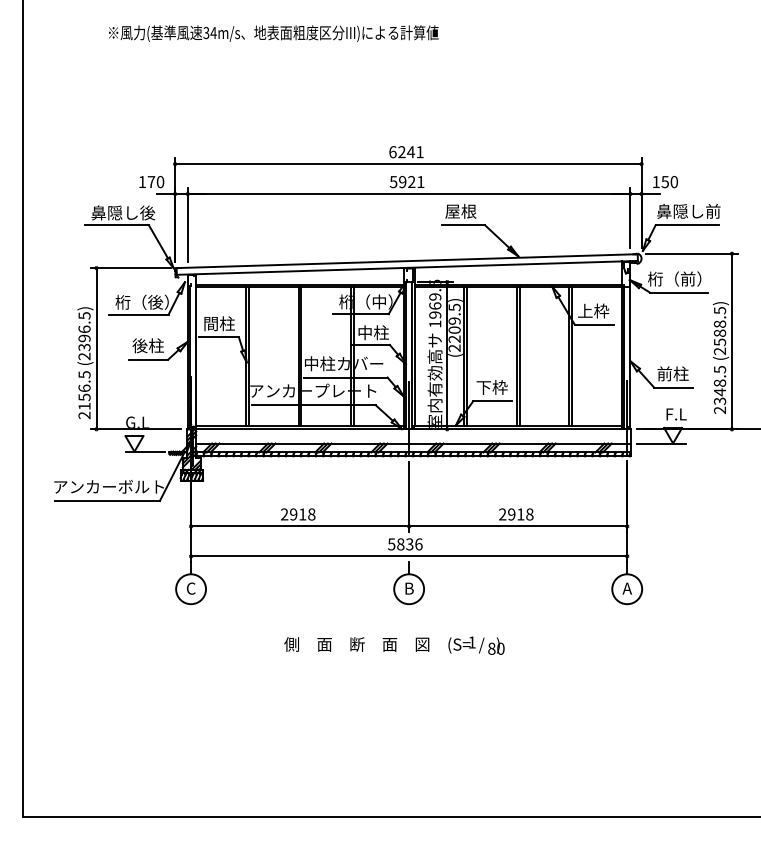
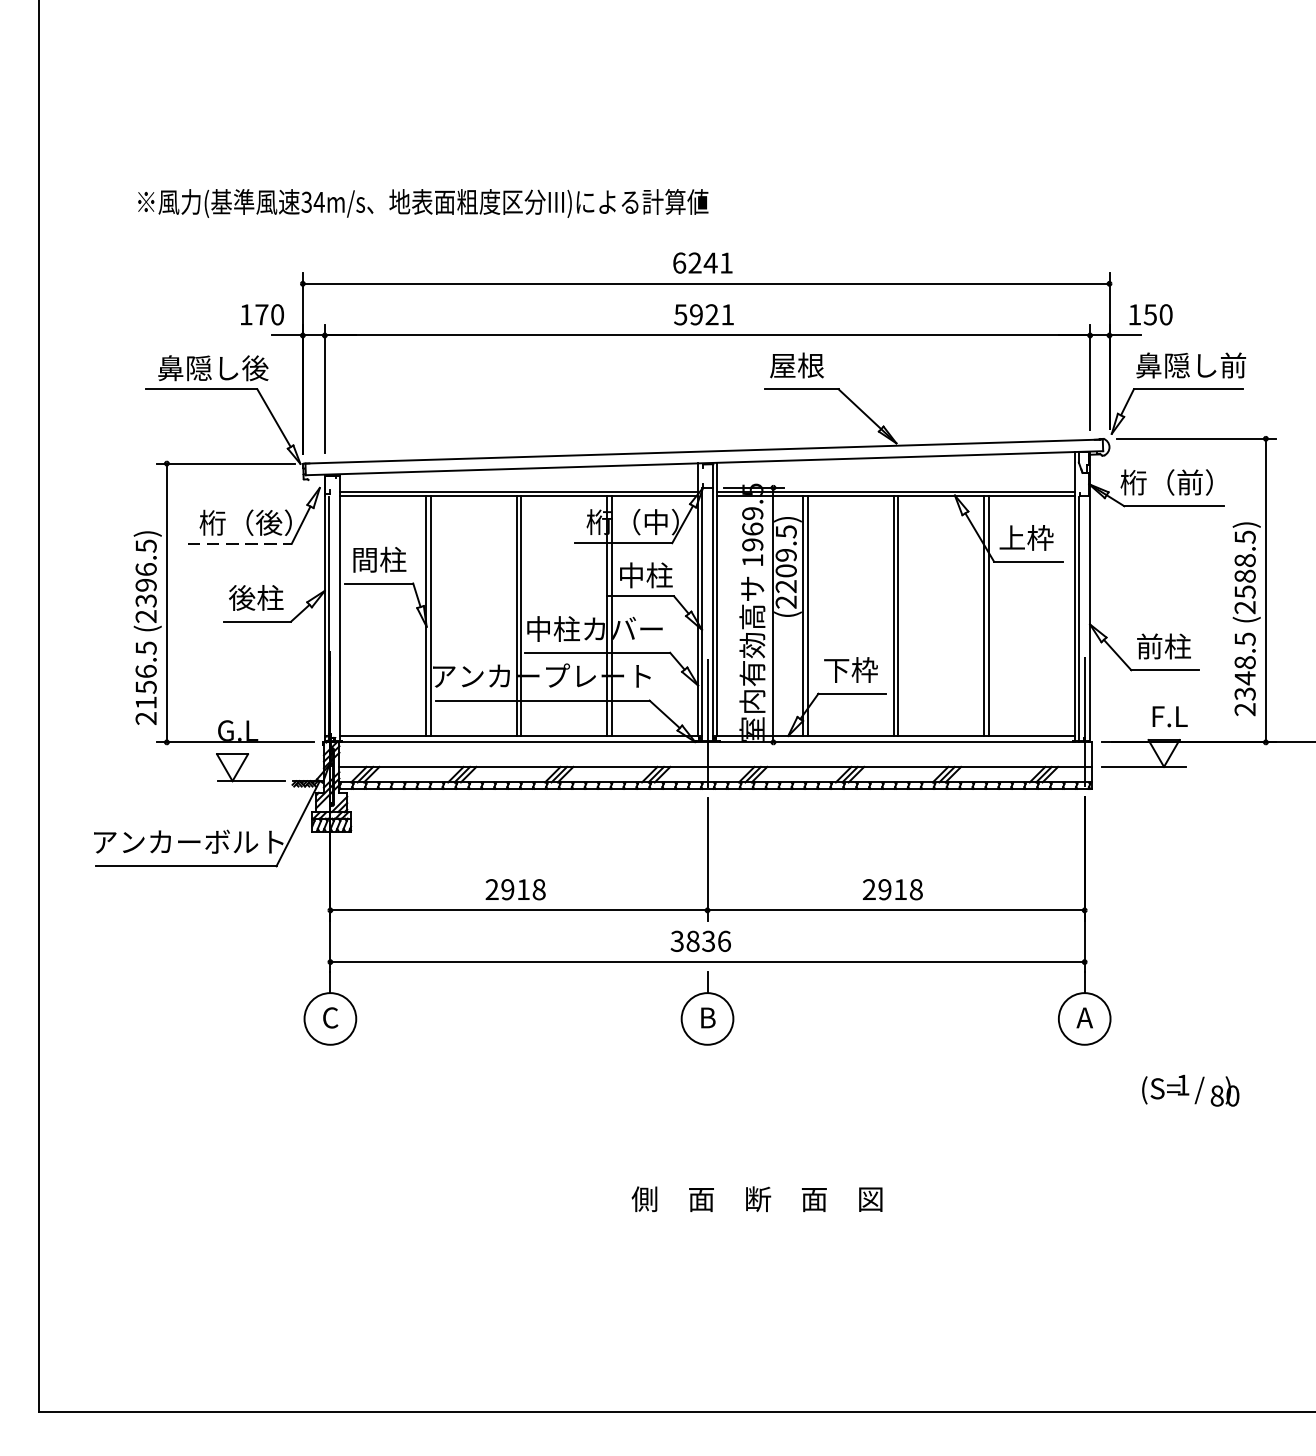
text: (273, 33) -> (422, 203), moved
line: (138, 314) -> (239, 543), solid -> dashed
text: (391, 543) -> (677, 939), 5836 -> 3836
text: (356, 644) -> (756, 1199), moved
text: (476, 645) -> (1190, 1090), moved

